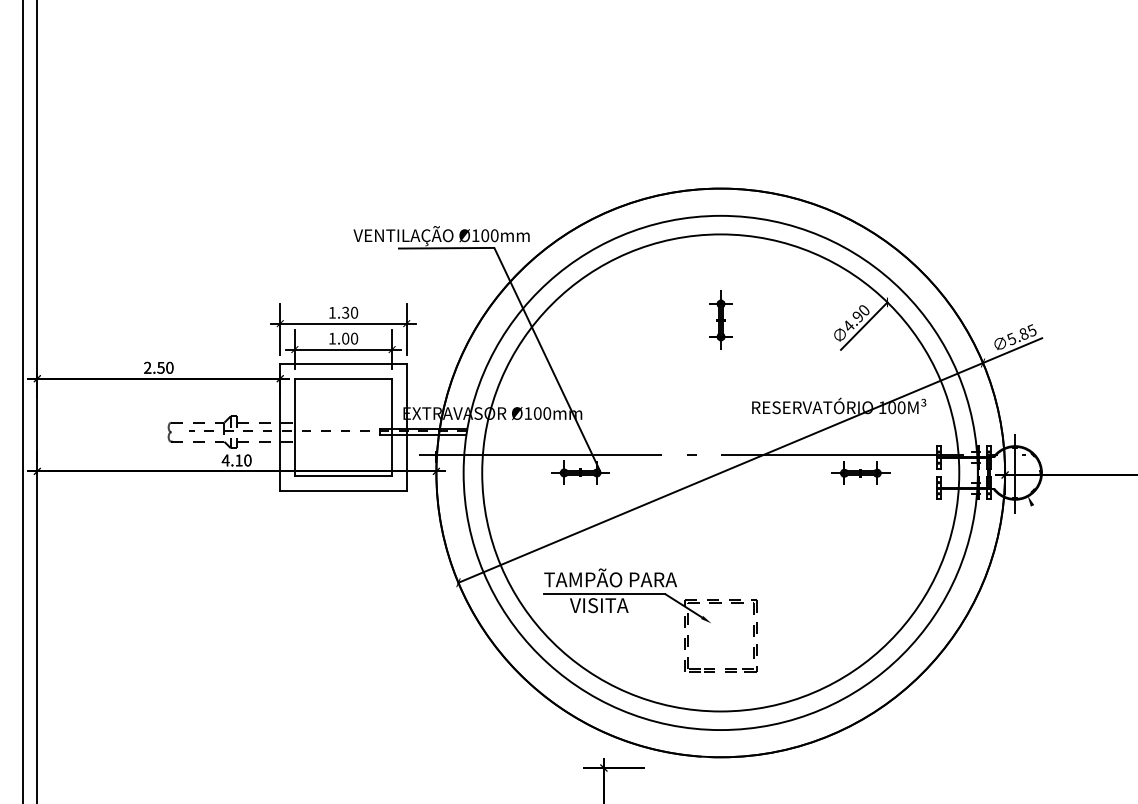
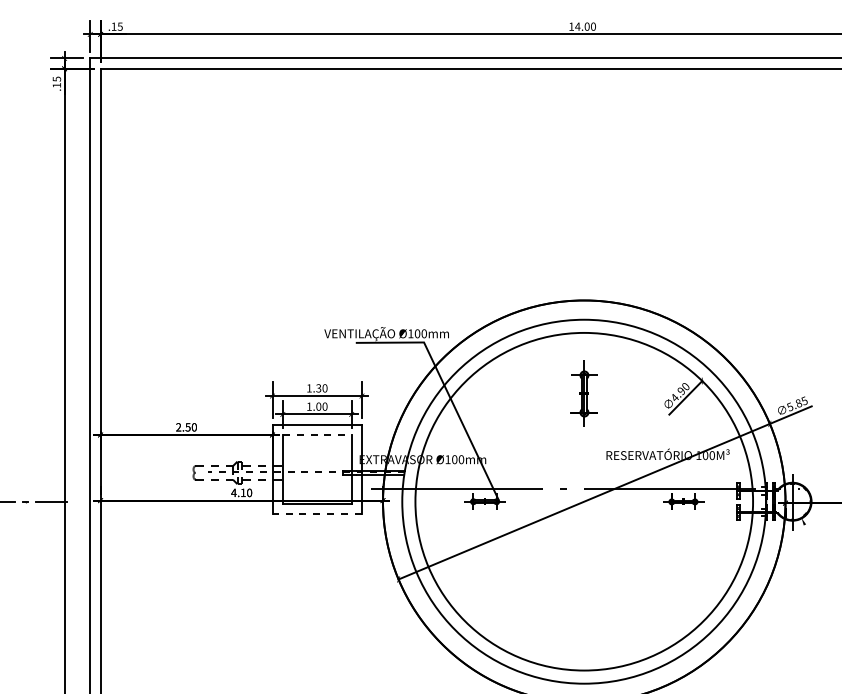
part: (721, 320) -> (584, 393), size x1.6
line: (343, 379) -> (317, 435), solid -> dashed
line: (343, 490) -> (317, 514), solid -> dashed
part: (627, 612) -> (518, 600), removed

